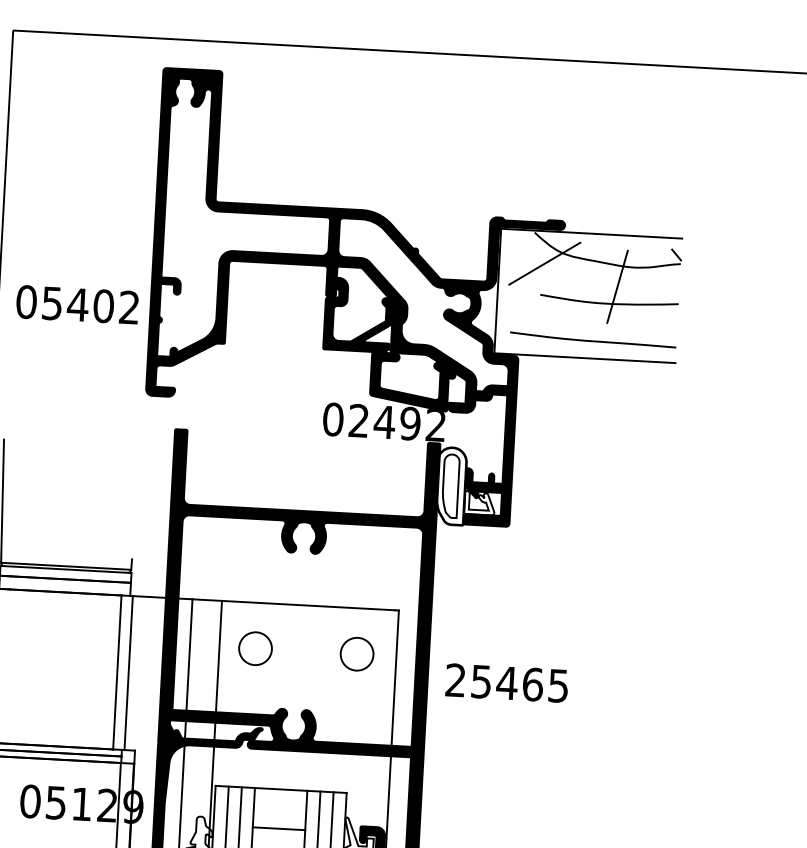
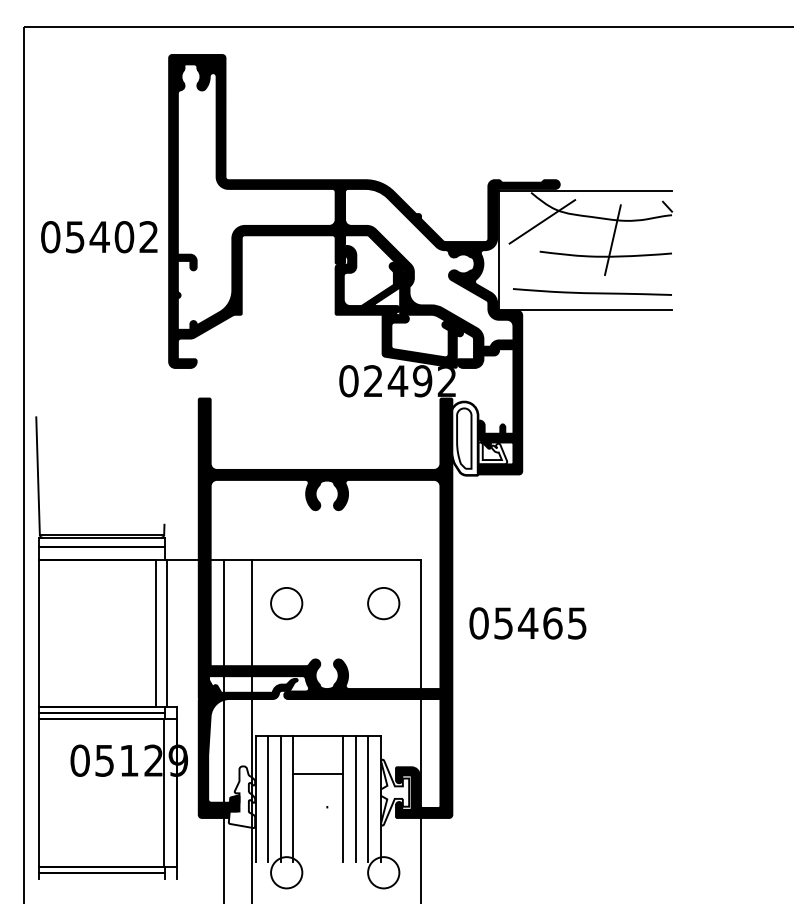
text: (77, 305) -> (99, 237), moved
text: (455, 680) -> (478, 623), 25465 -> 05465

